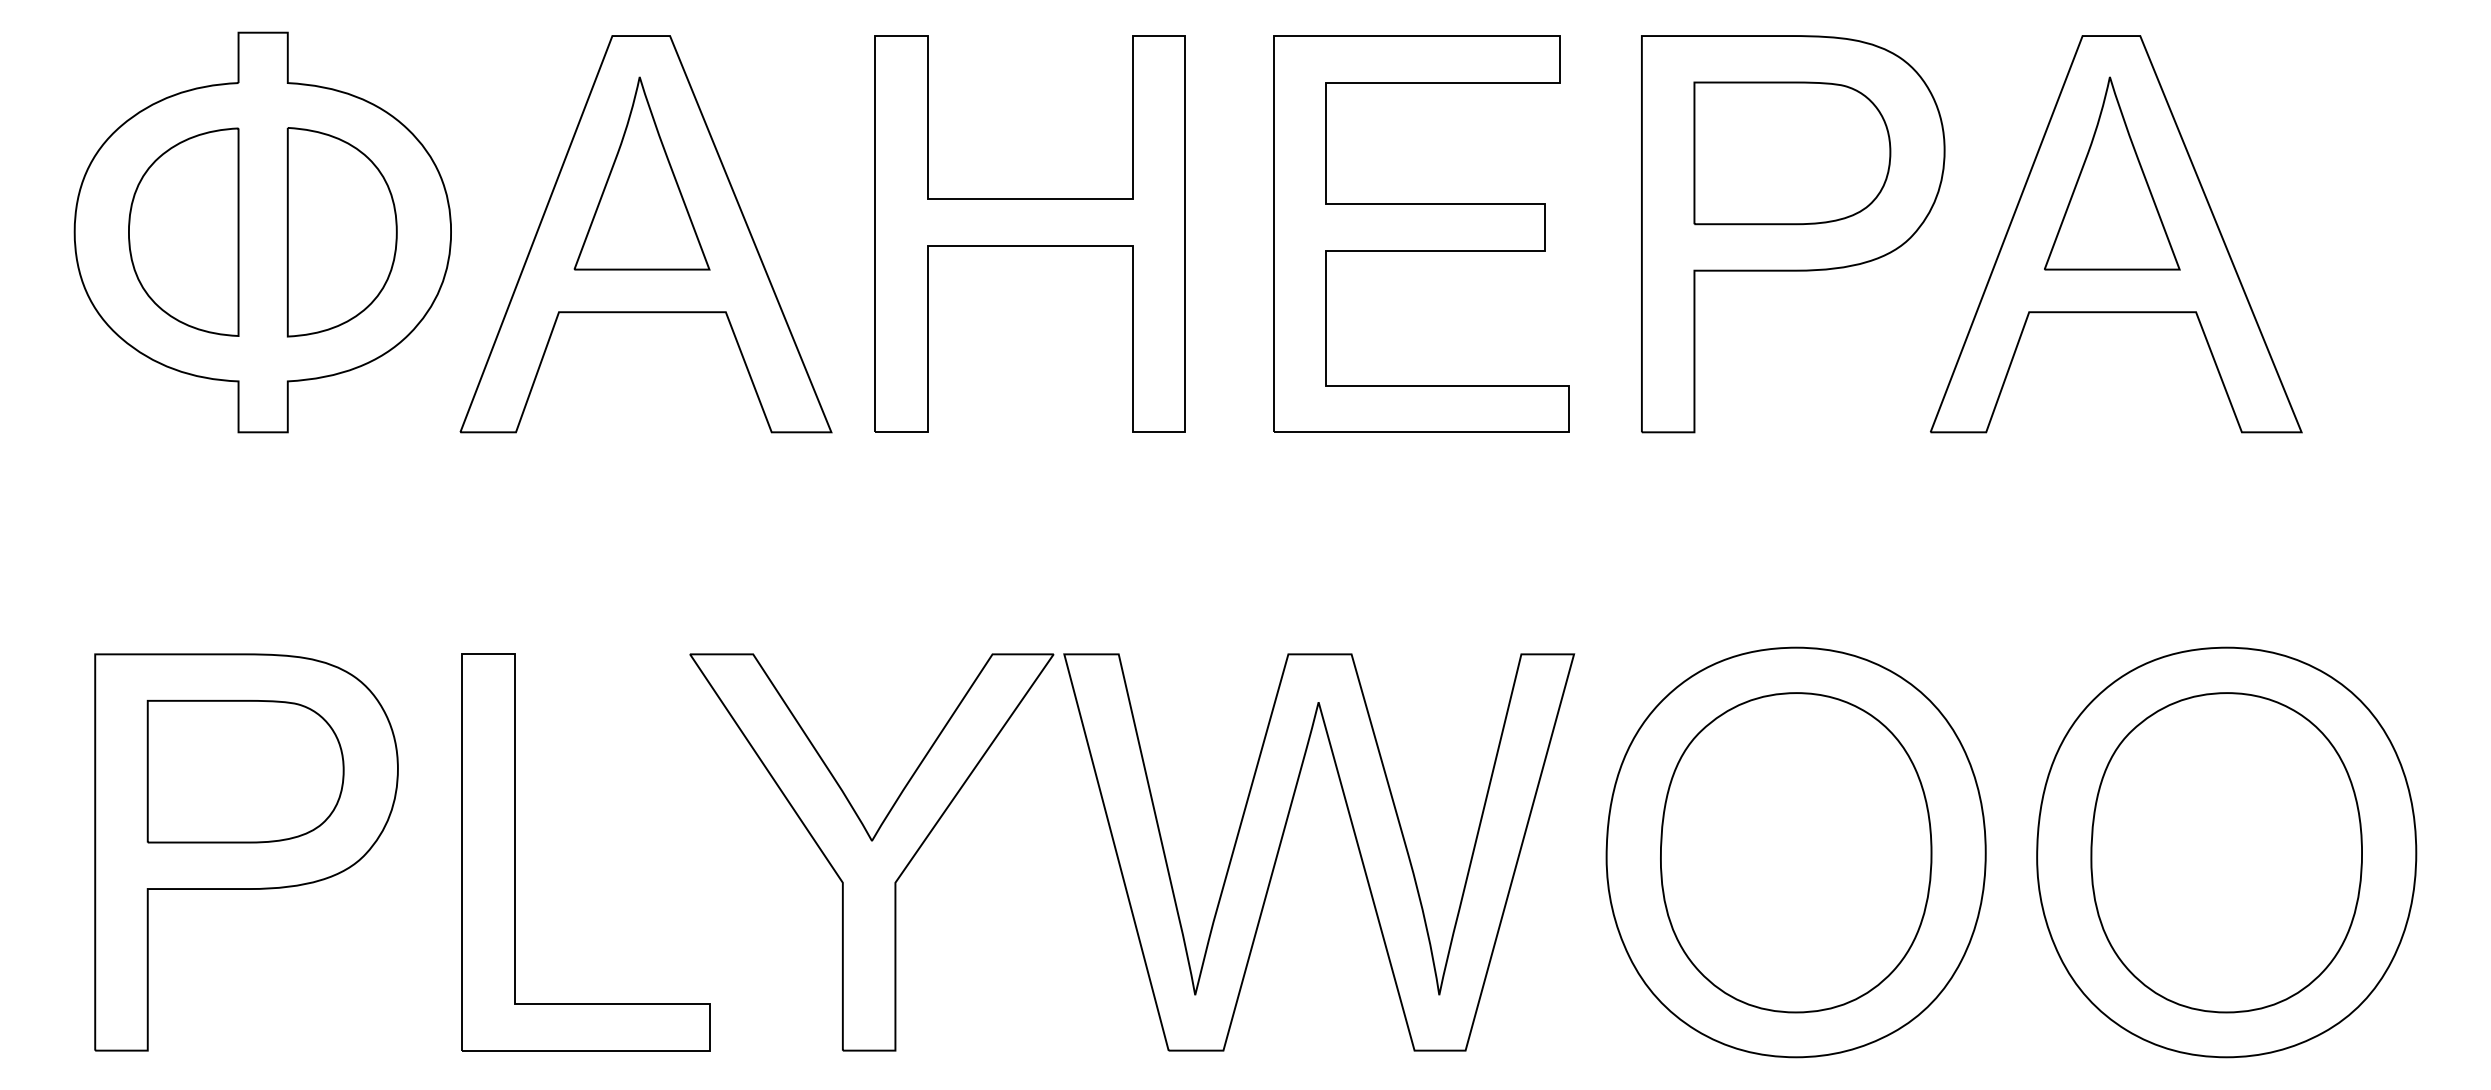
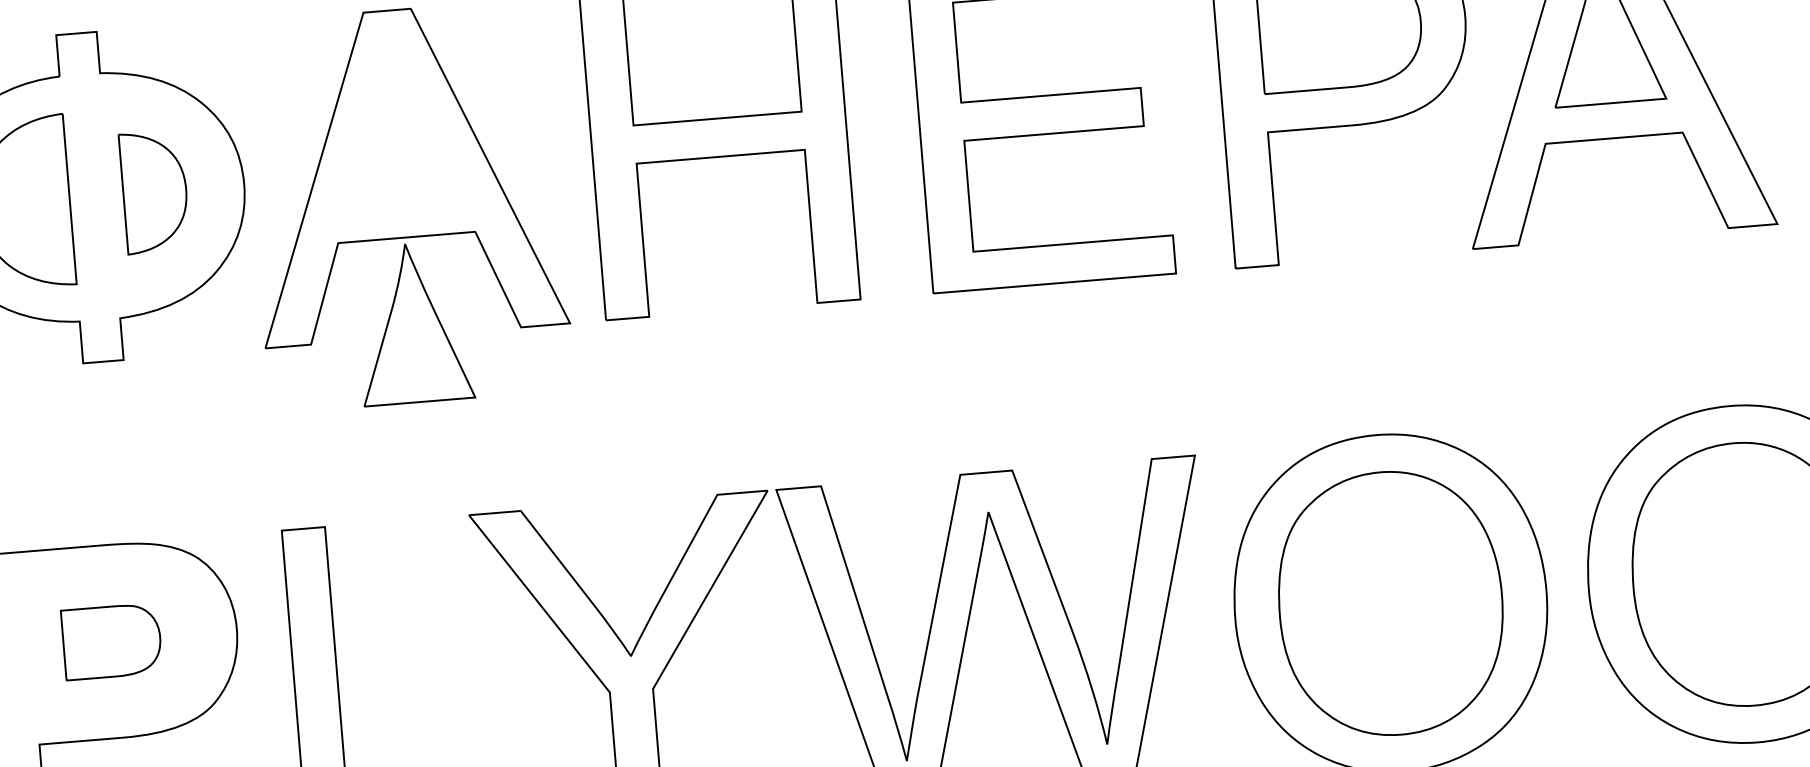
part: (641, 173) -> (413, 323), moved
part: (341, 232) -> (154, 192), size x0.7
part: (245, 771) -> (111, 641), size x0.6

